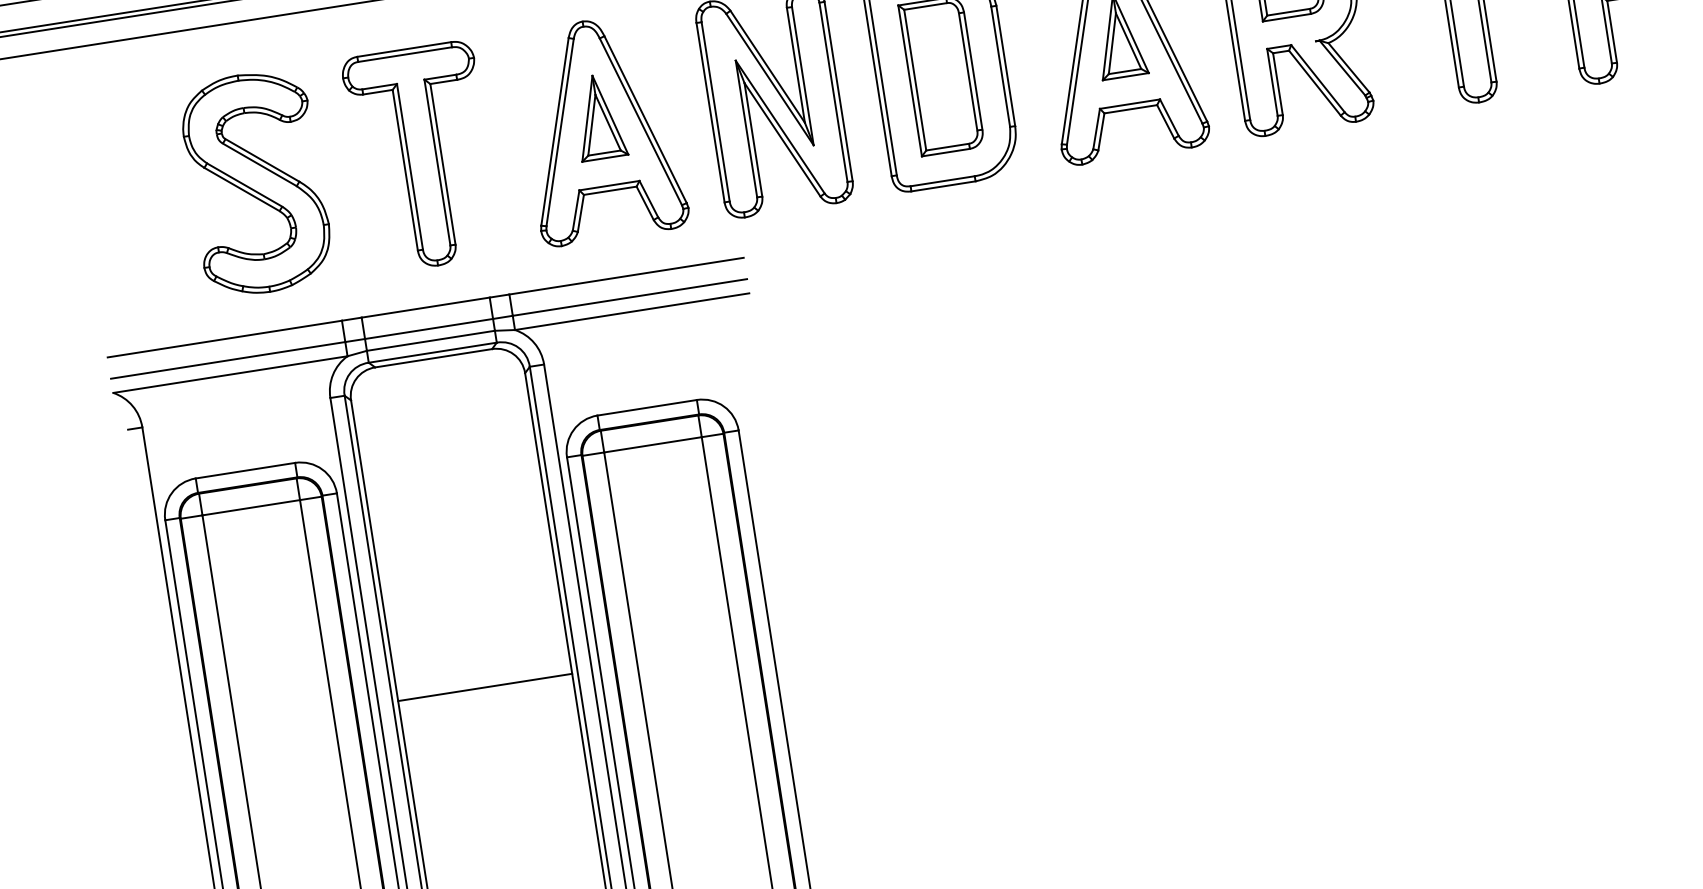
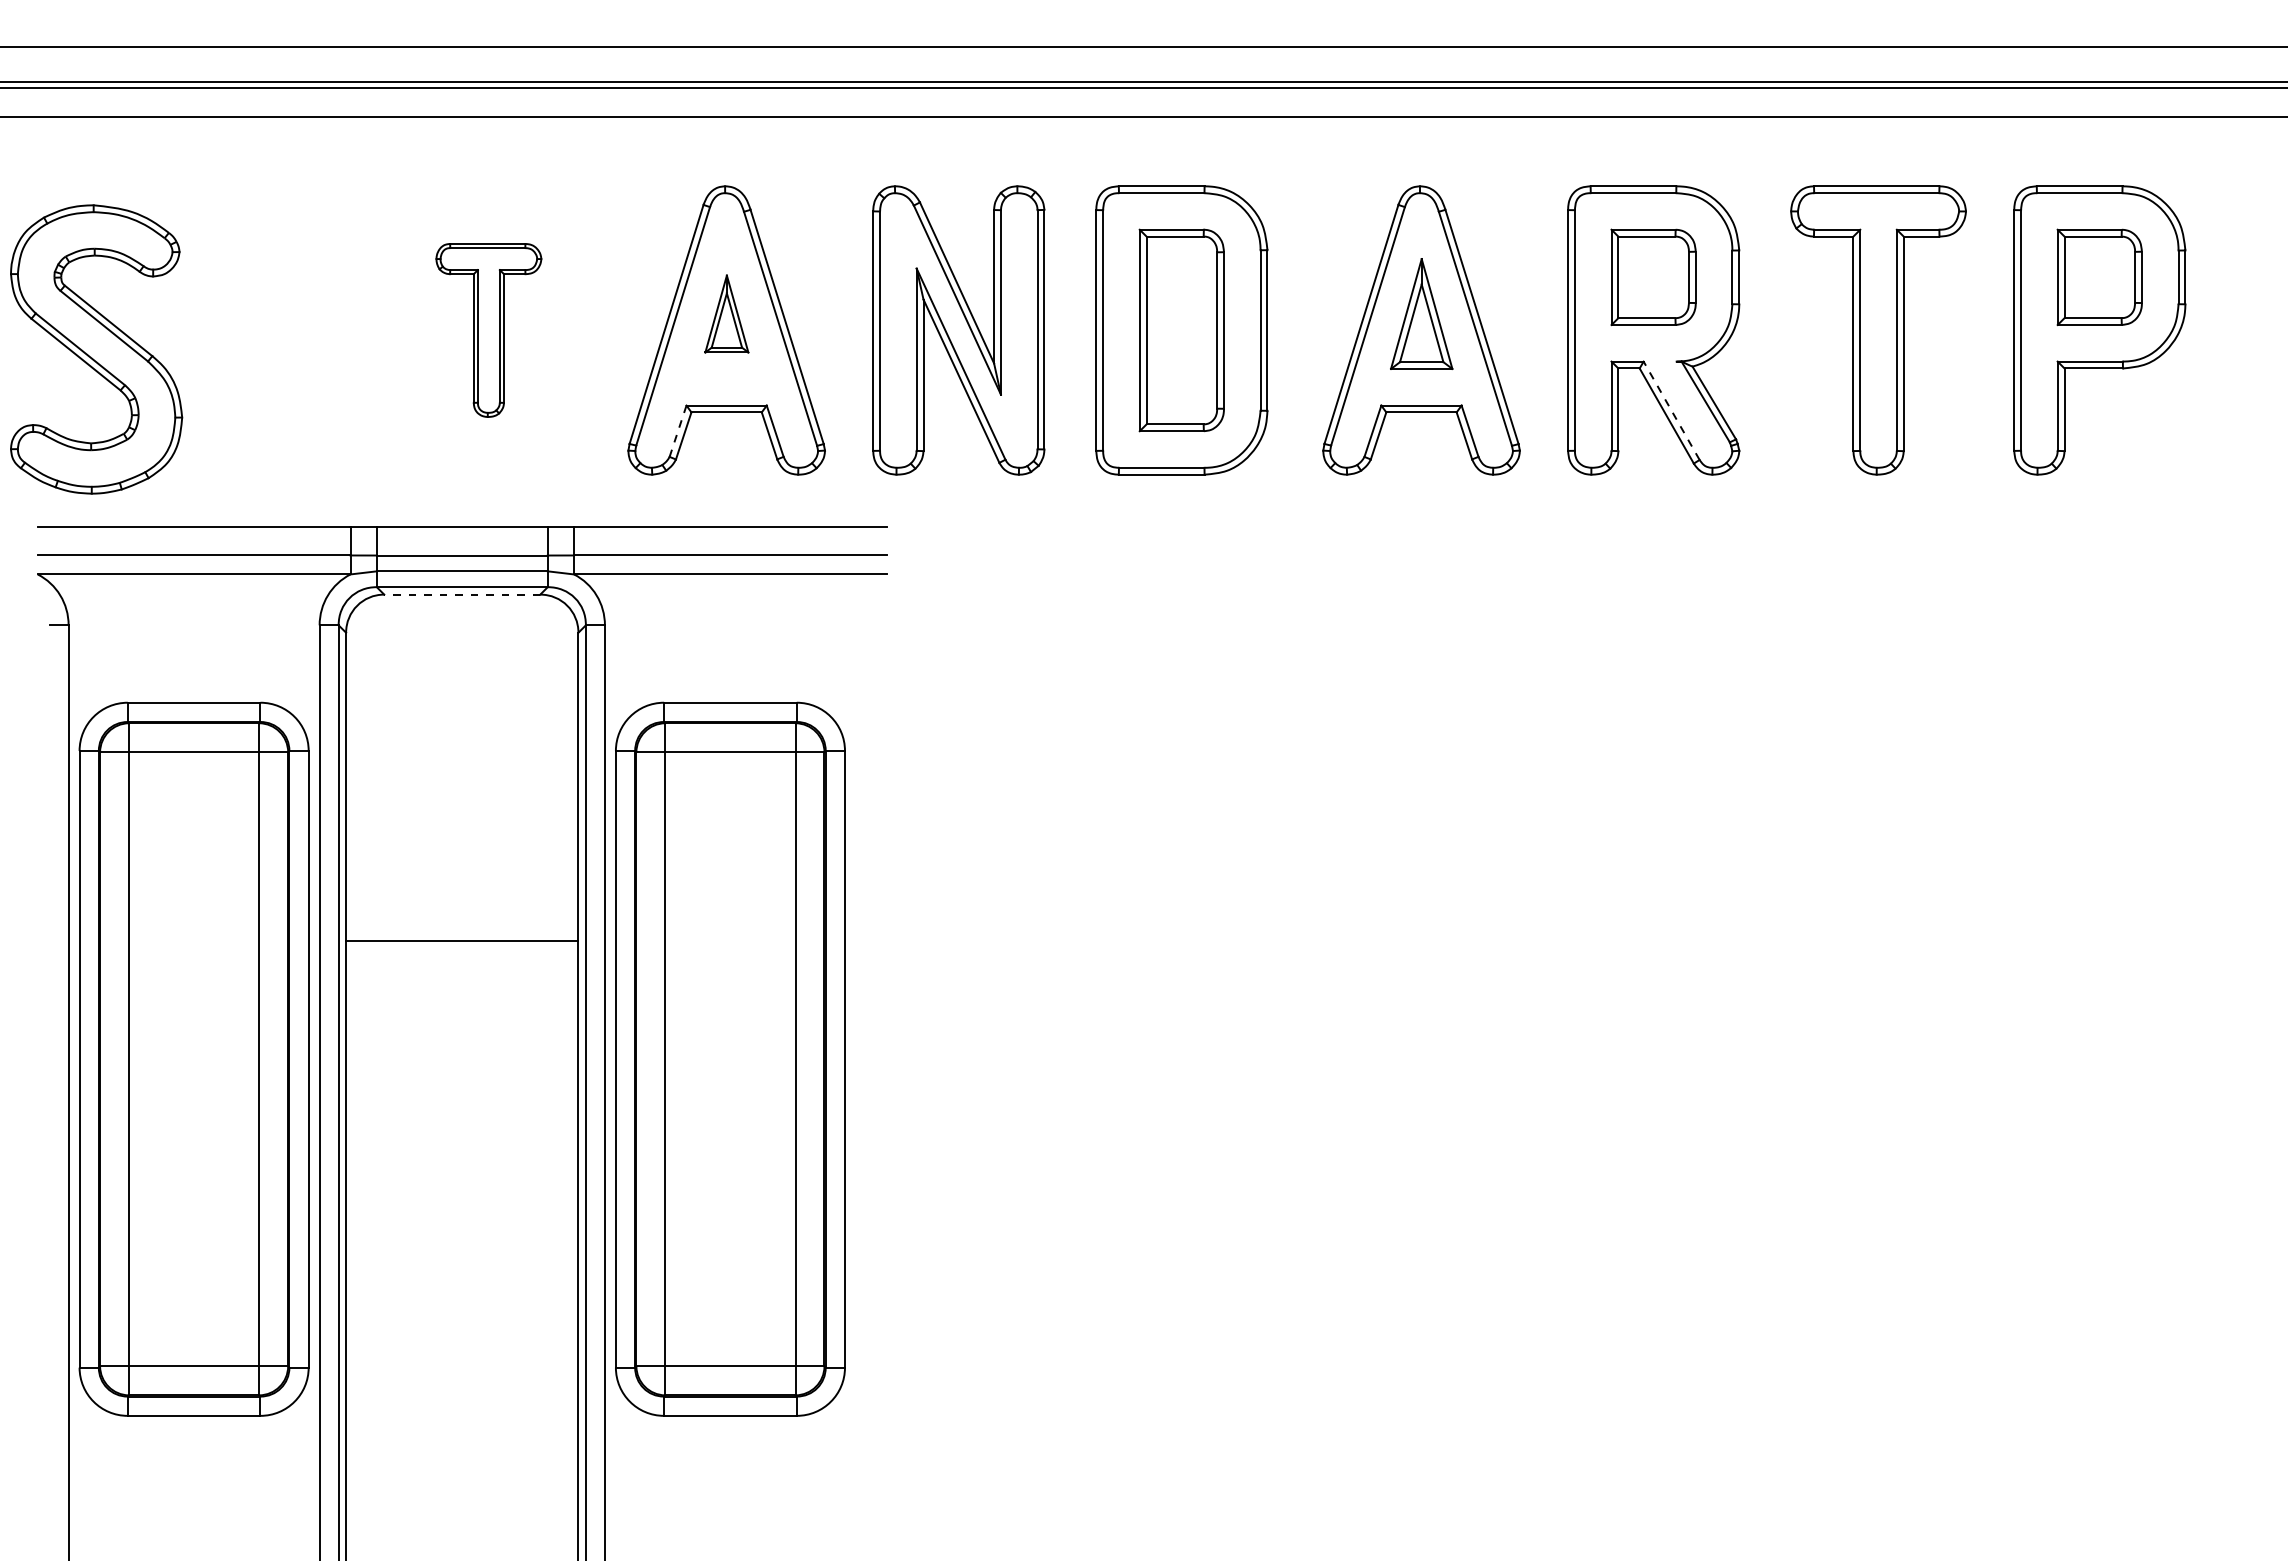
line: (1317, 78) -> (1671, 410), solid -> dashed
part: (598, 116) -> (726, 313), size x0.7
part: (422, 157) -> (488, 330), size x0.6
part: (256, 183) -> (96, 349), moved
line: (575, 210) -> (677, 431), solid -> dashed
line: (433, 358) -> (461, 594), solid -> dashed
line: (485, 687) -> (462, 941), moved

